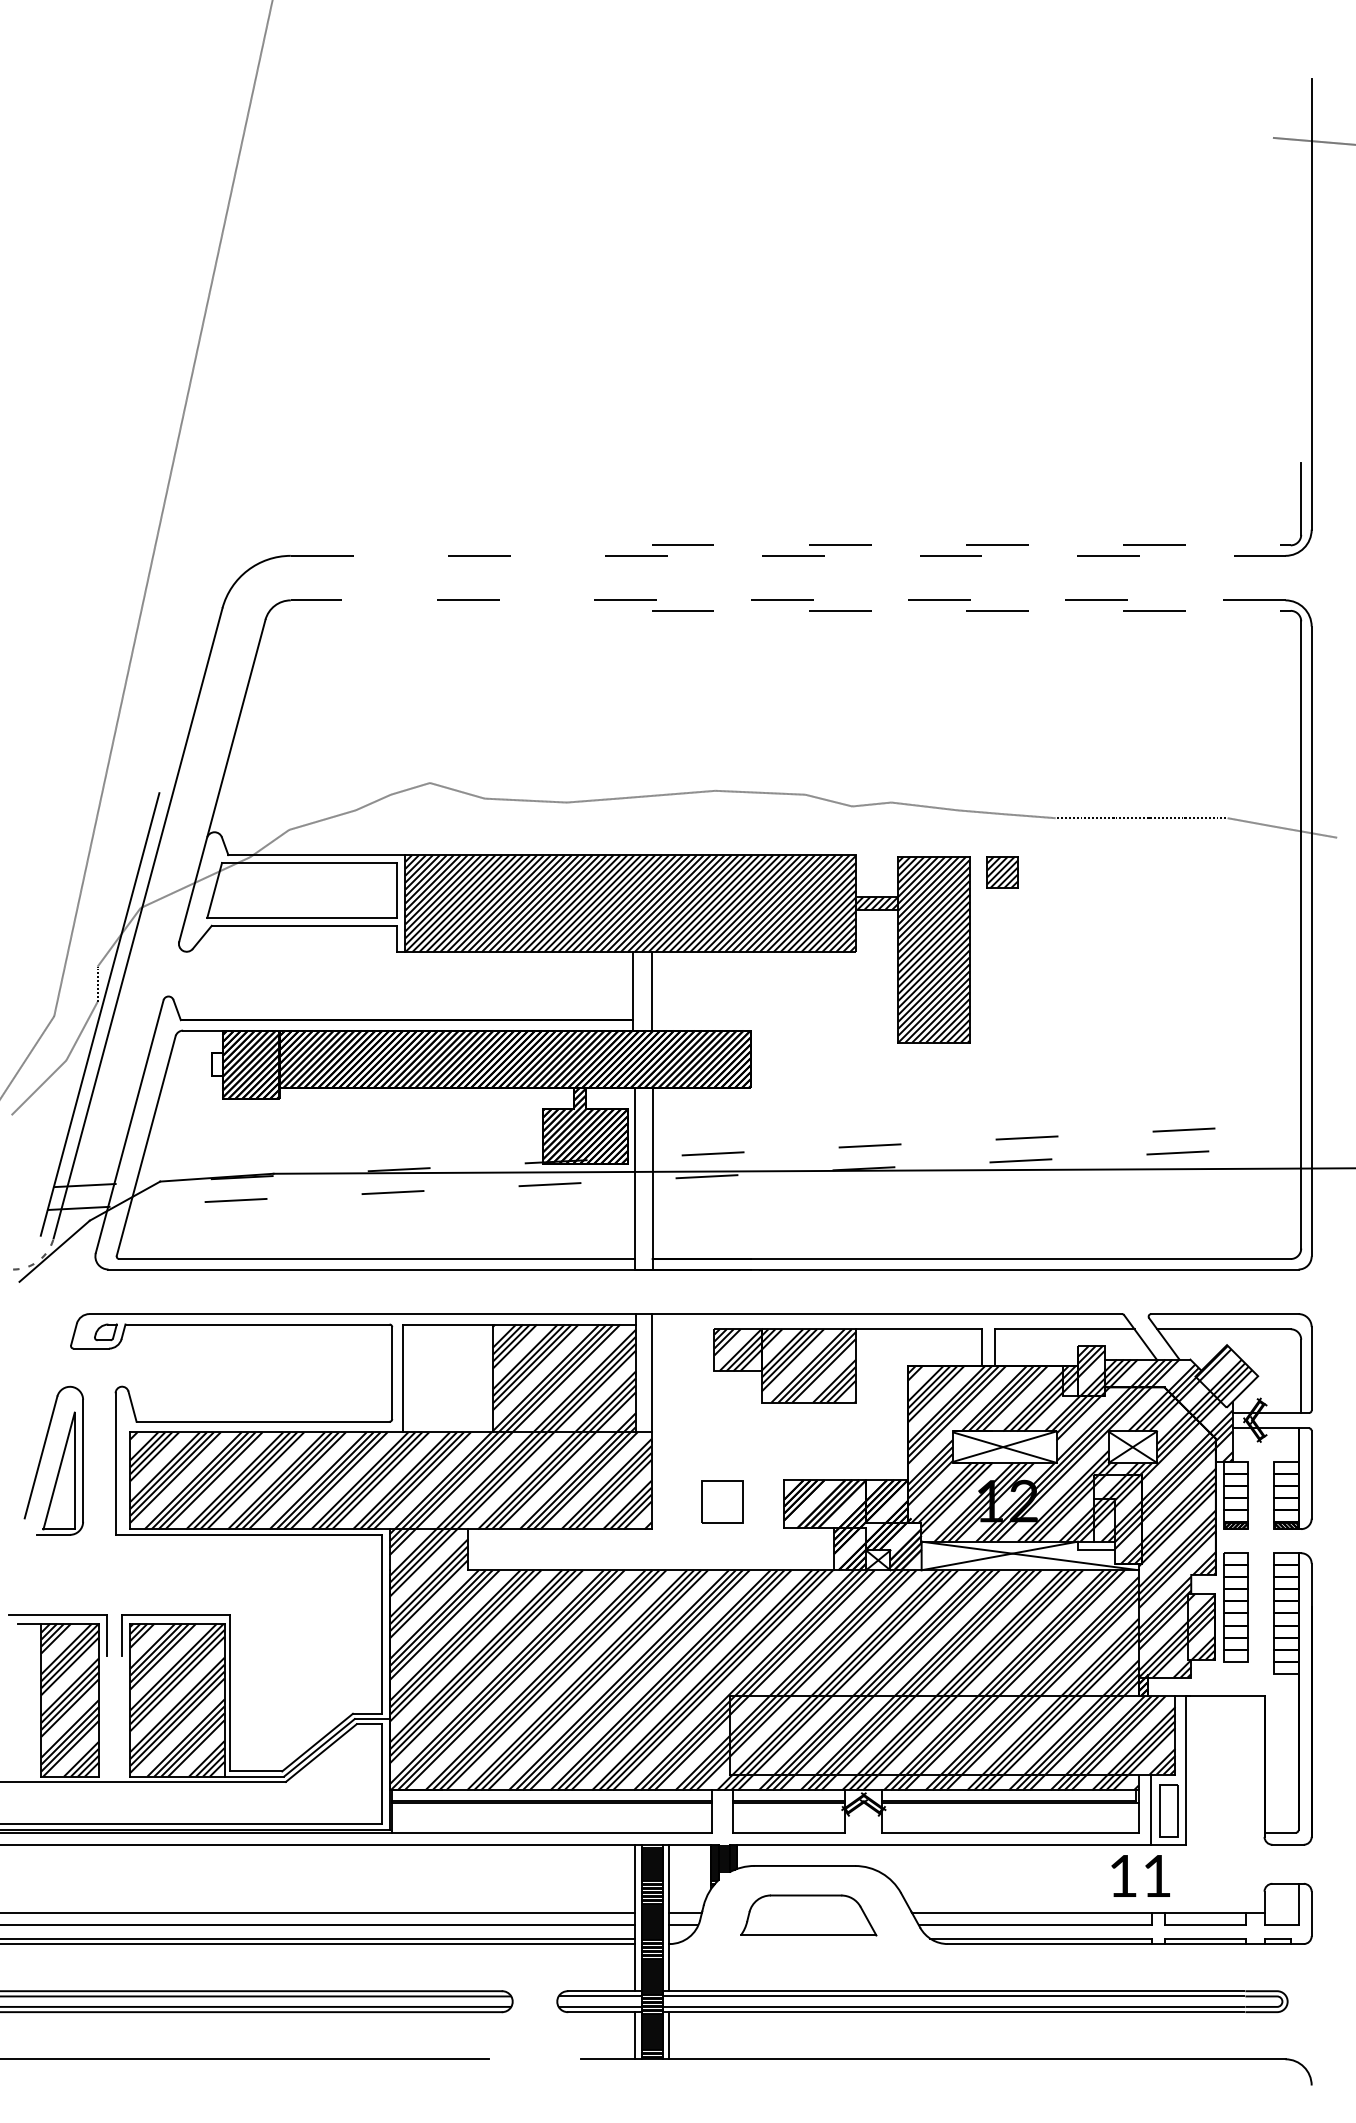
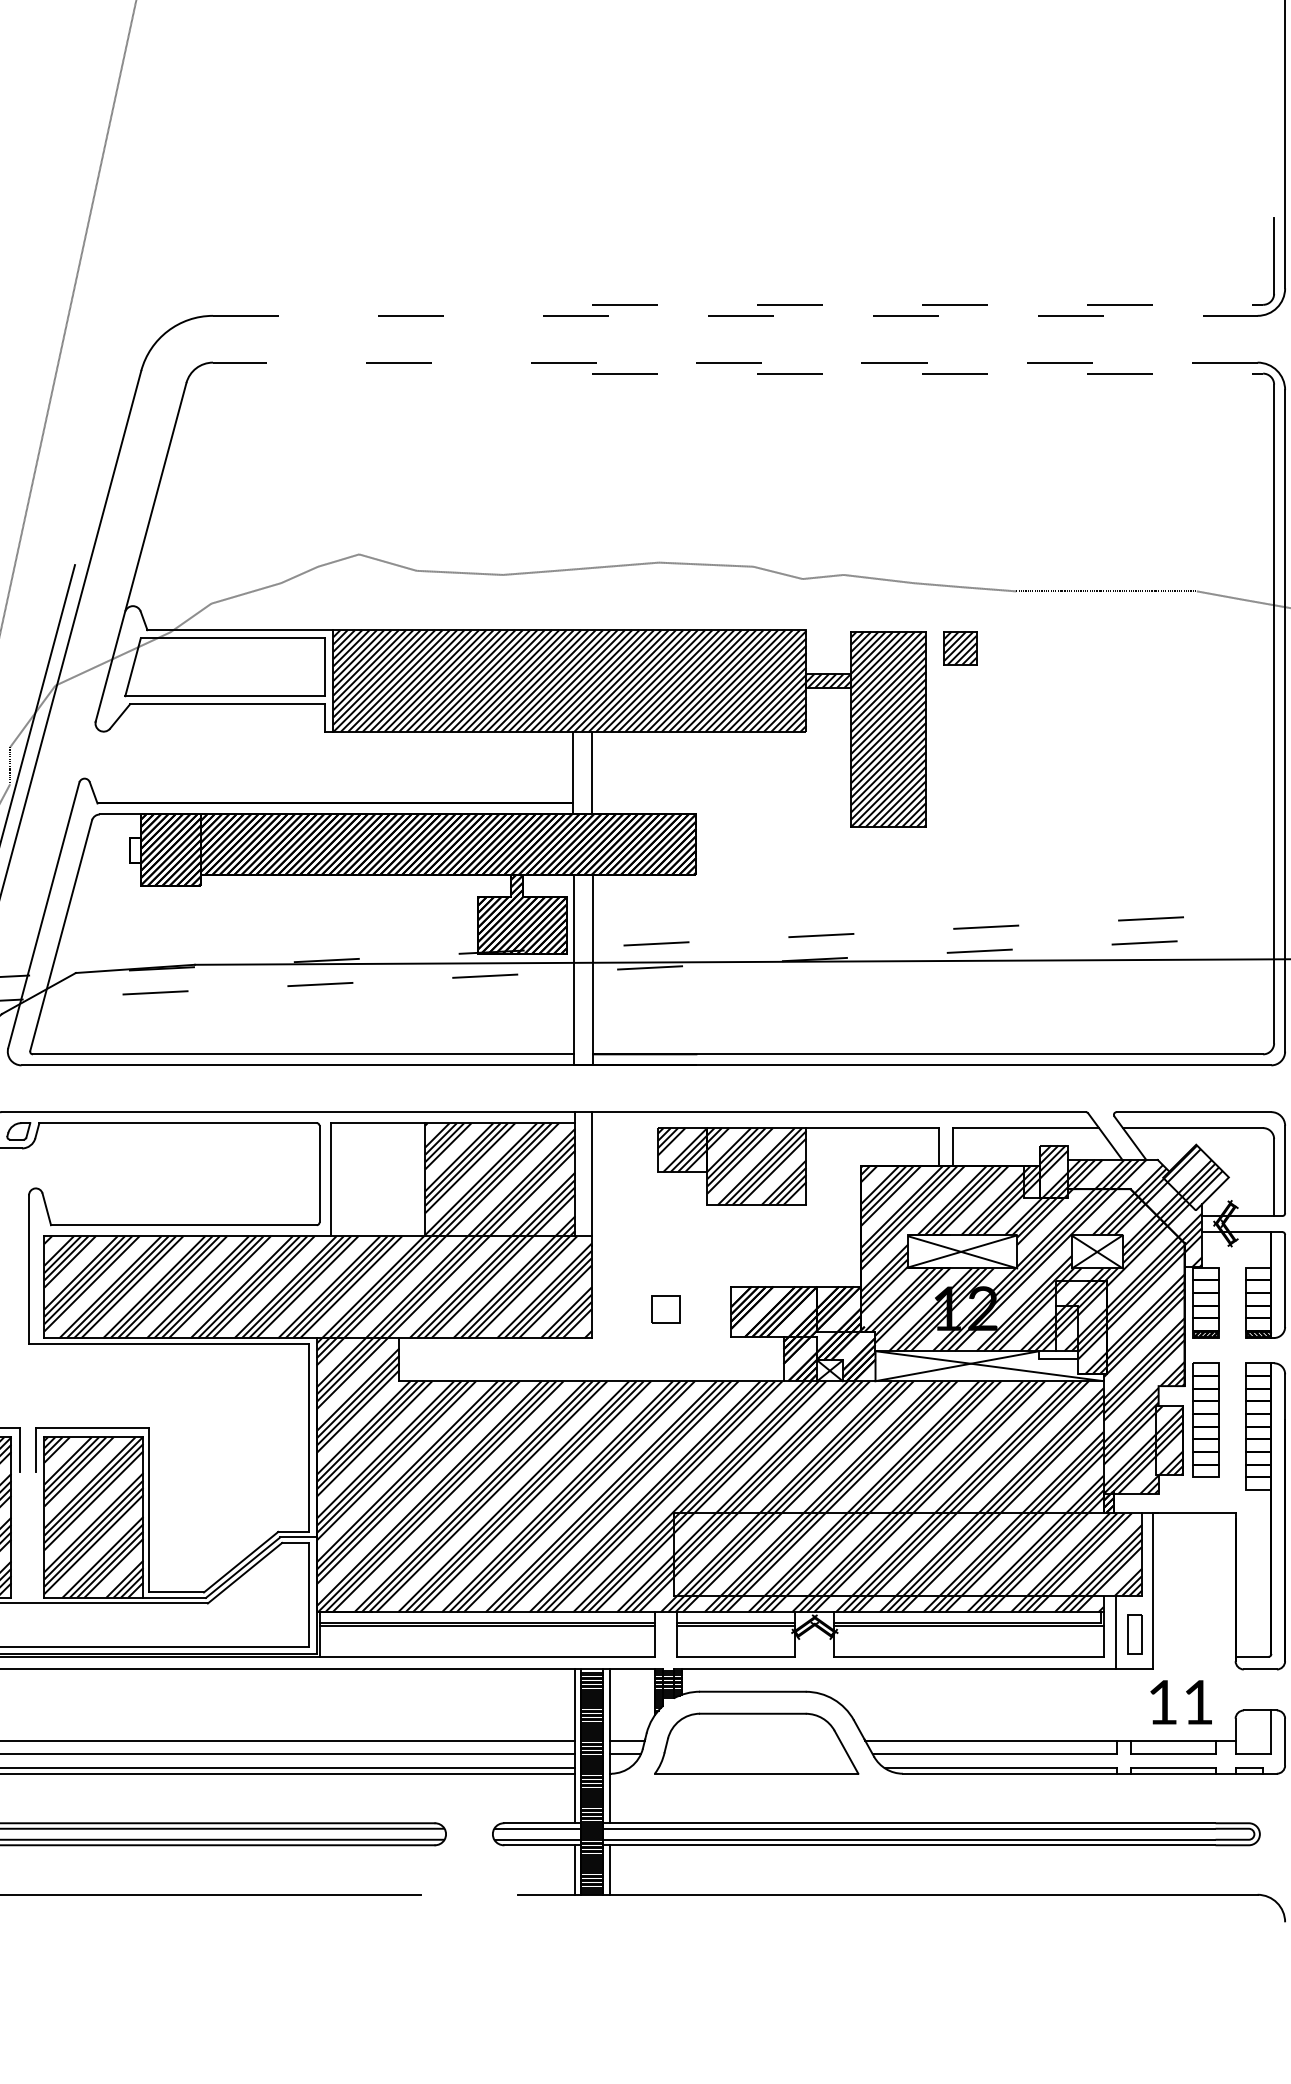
part: (721, 1501) -> (665, 1308), size x0.62
part: (1168, 1811) -> (1134, 1634), size x0.71
text: (1140, 1875) -> (1180, 1701), moved
part: (808, 1915) -> (756, 1743), size x1.43

